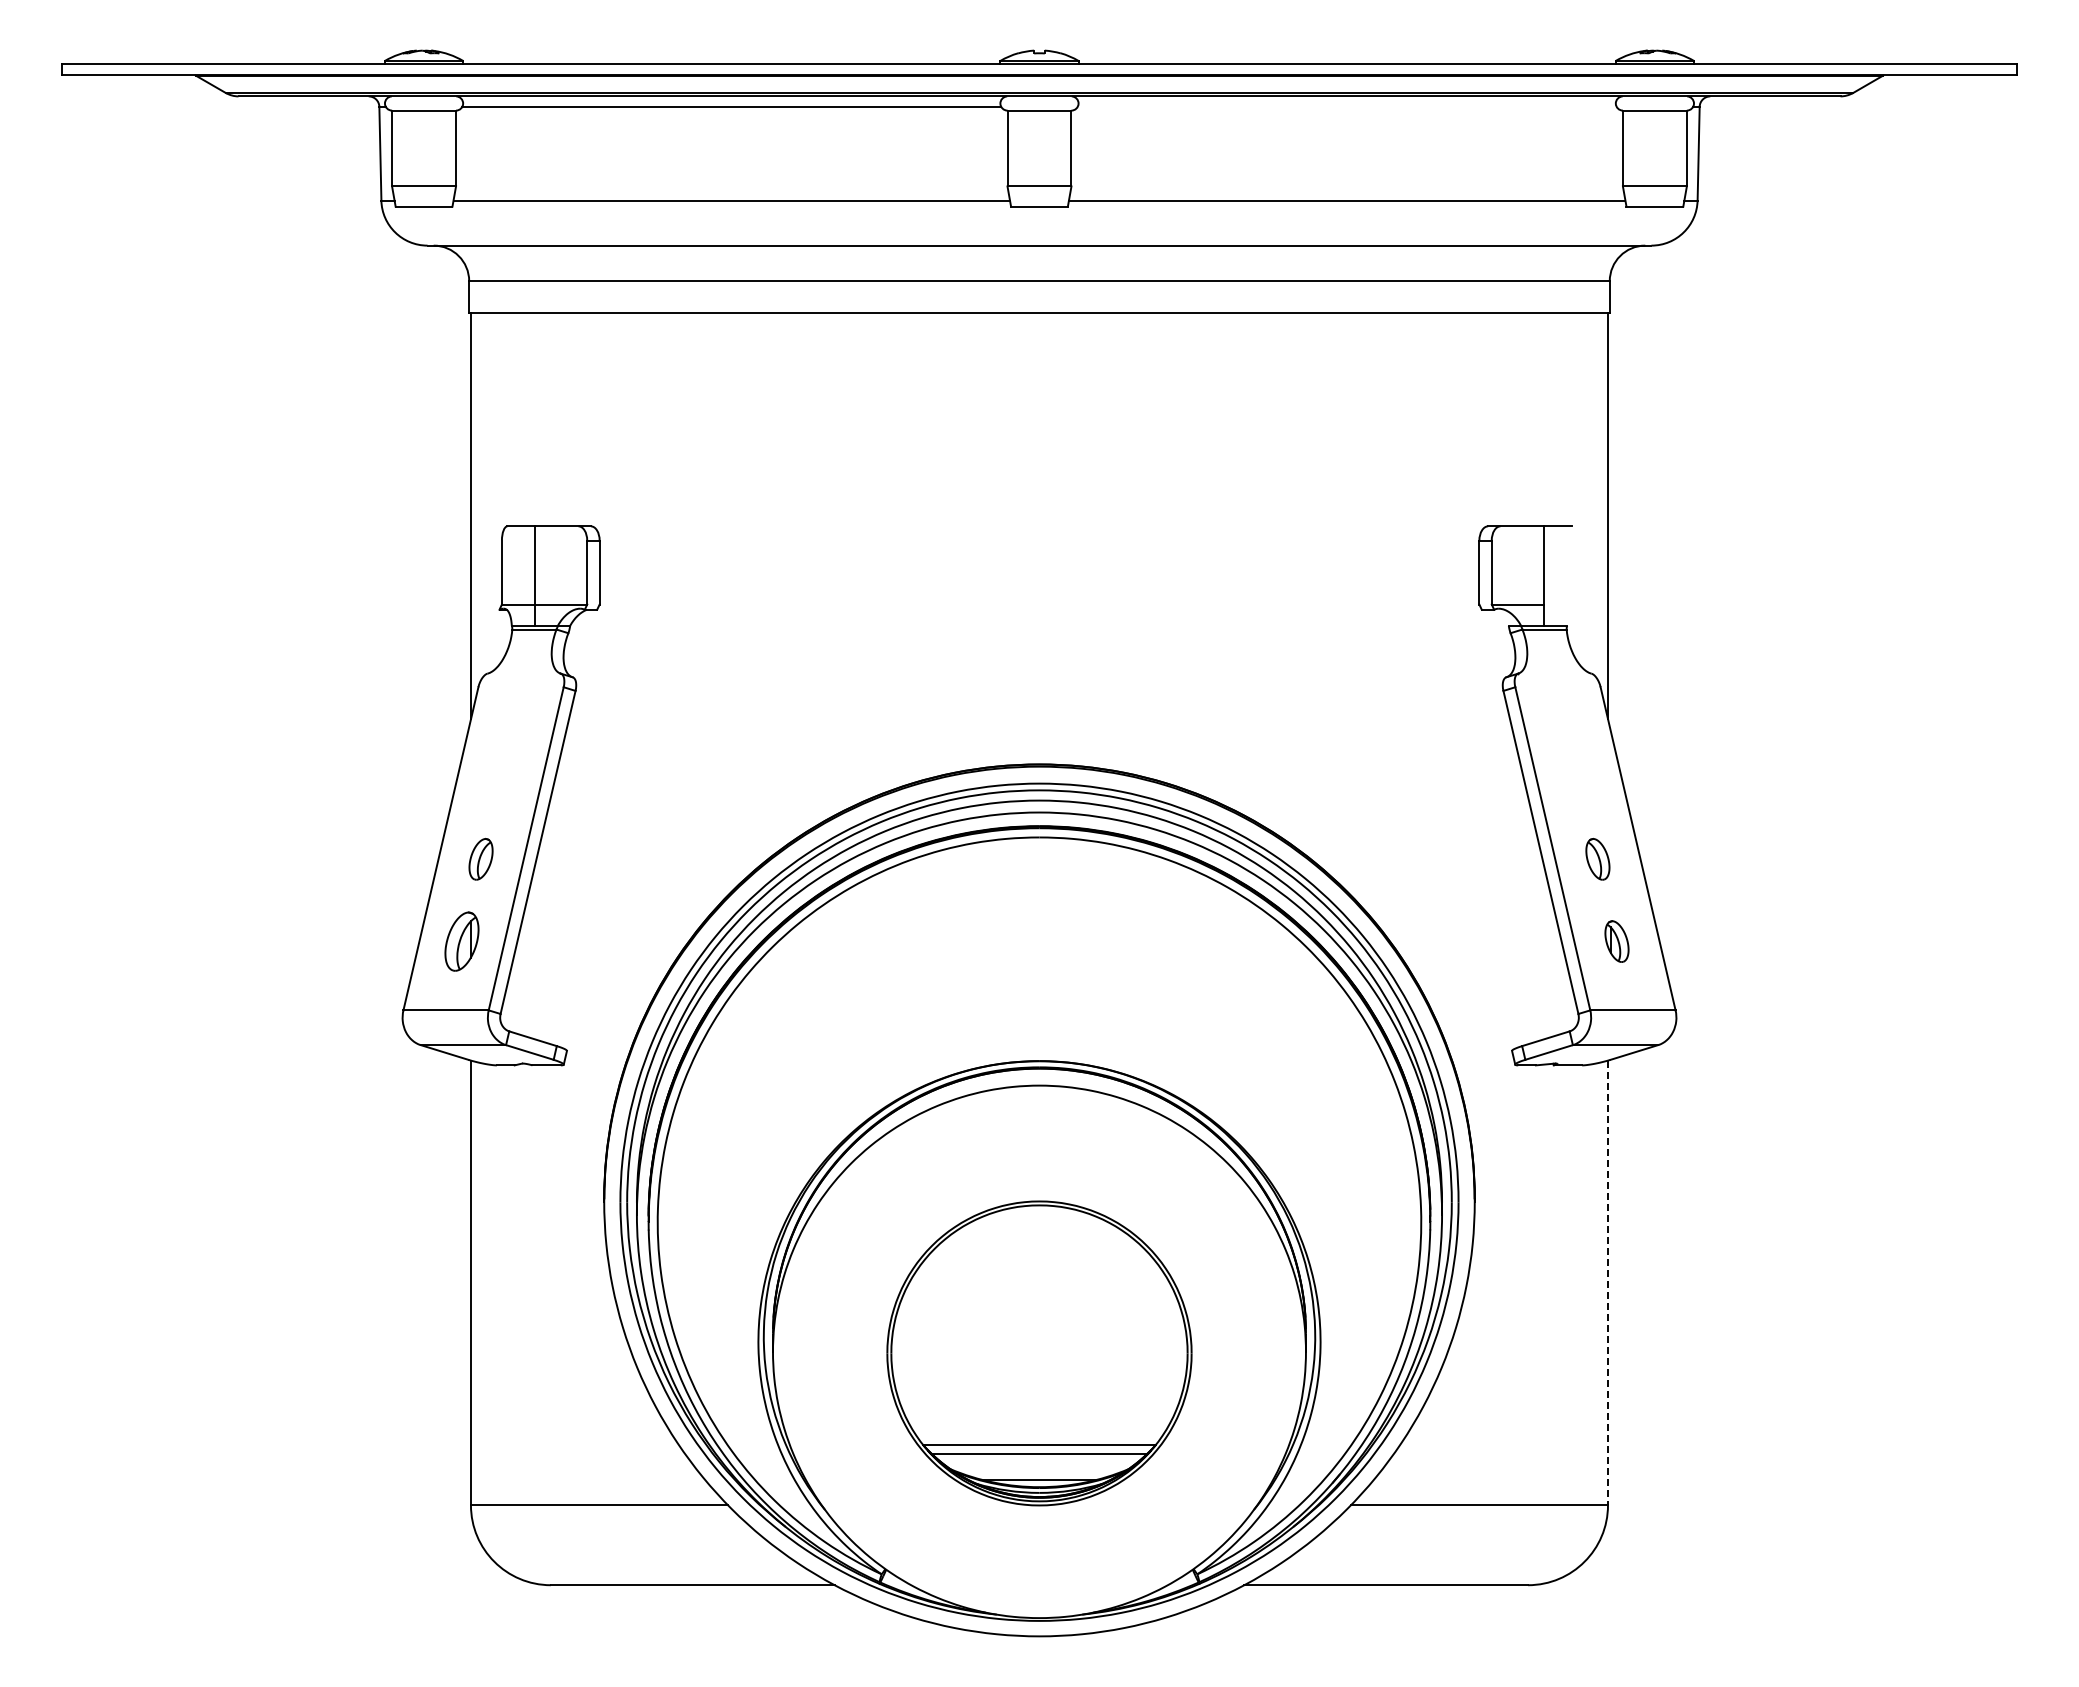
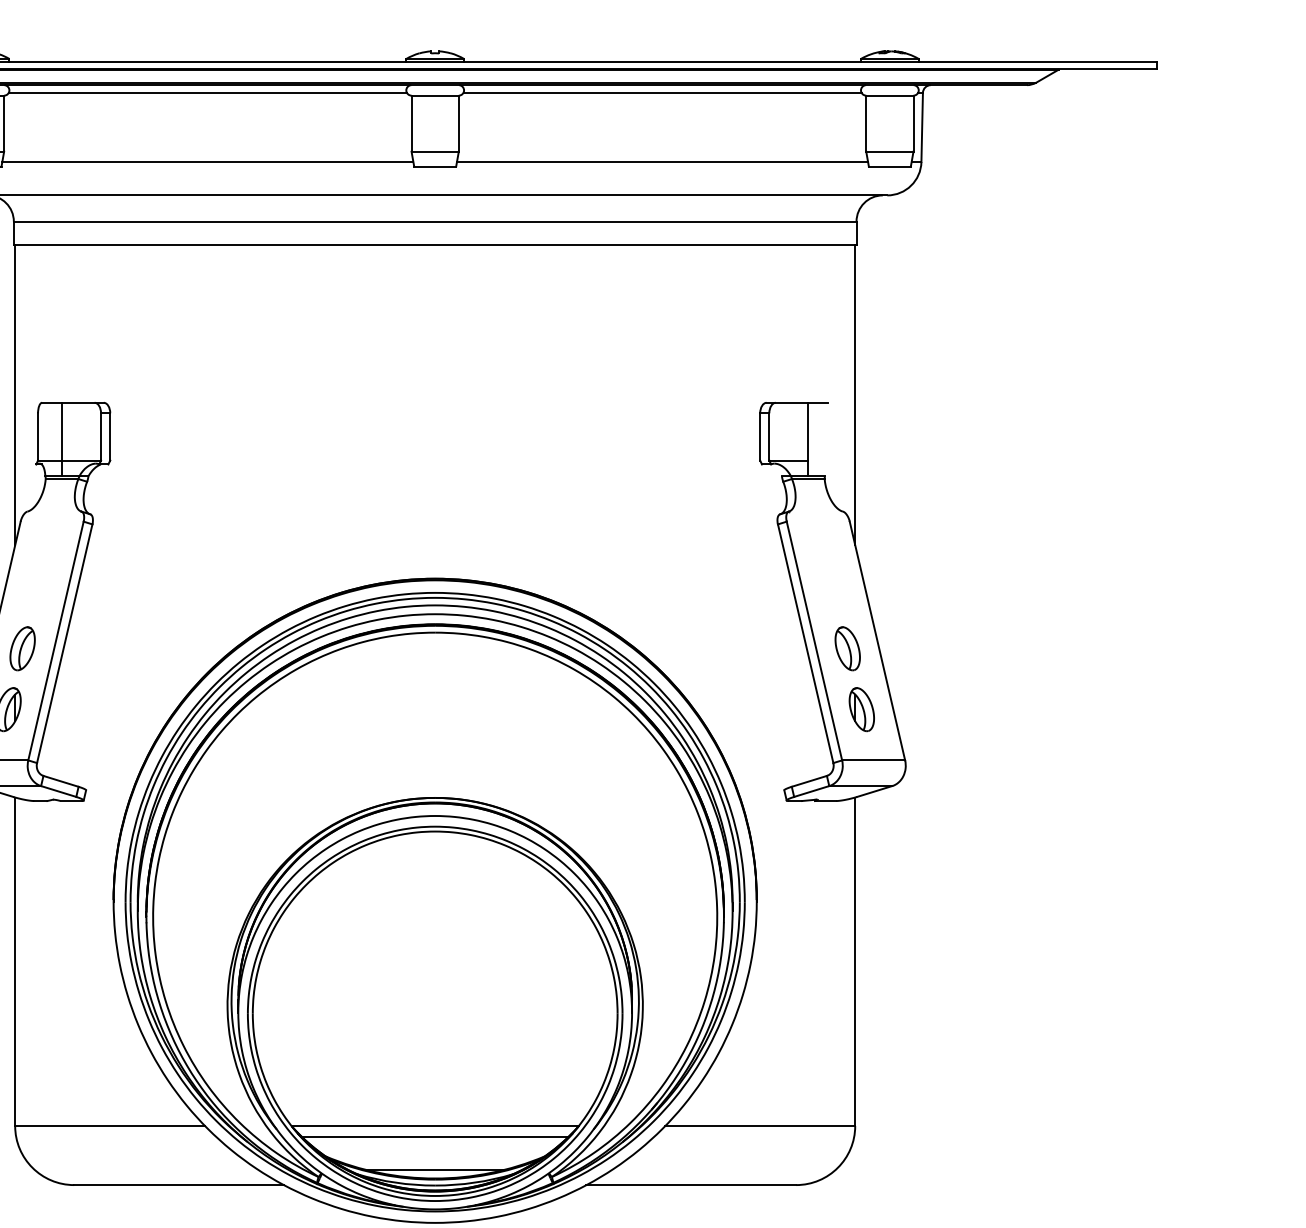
line: (1346, 106) -> (662, 92), added
part: (480, 859) -> (22, 648), size x1.43
part: (1597, 859) -> (847, 648), size x1.43
part: (1616, 941) -> (861, 709), size x1.43
line: (1608, 1283) -> (855, 962), dashed -> solid
part: (1039, 1353) -> (435, 1013), size x1.67

